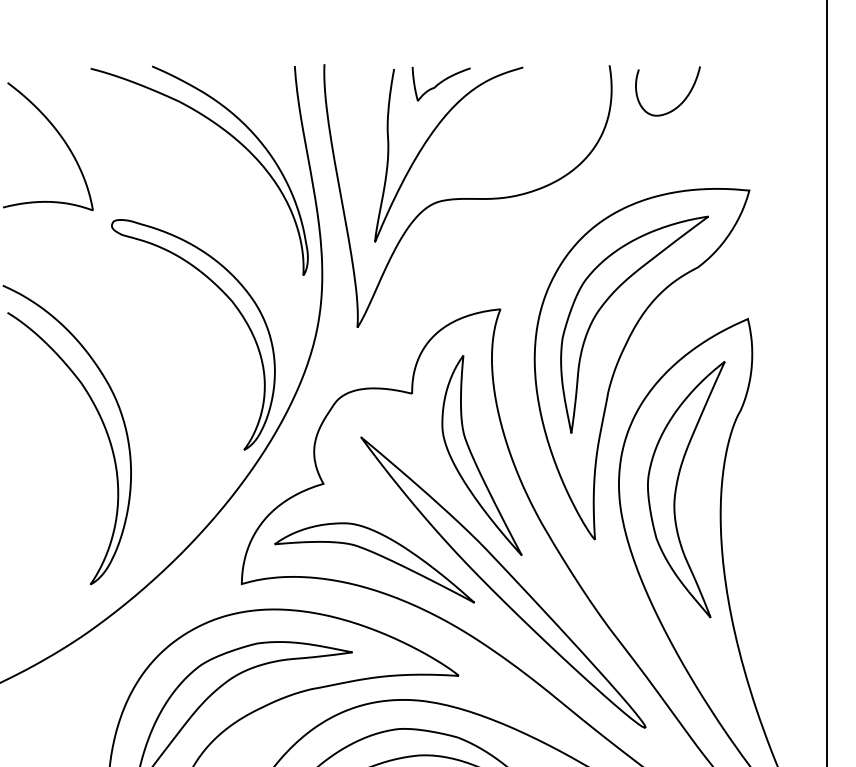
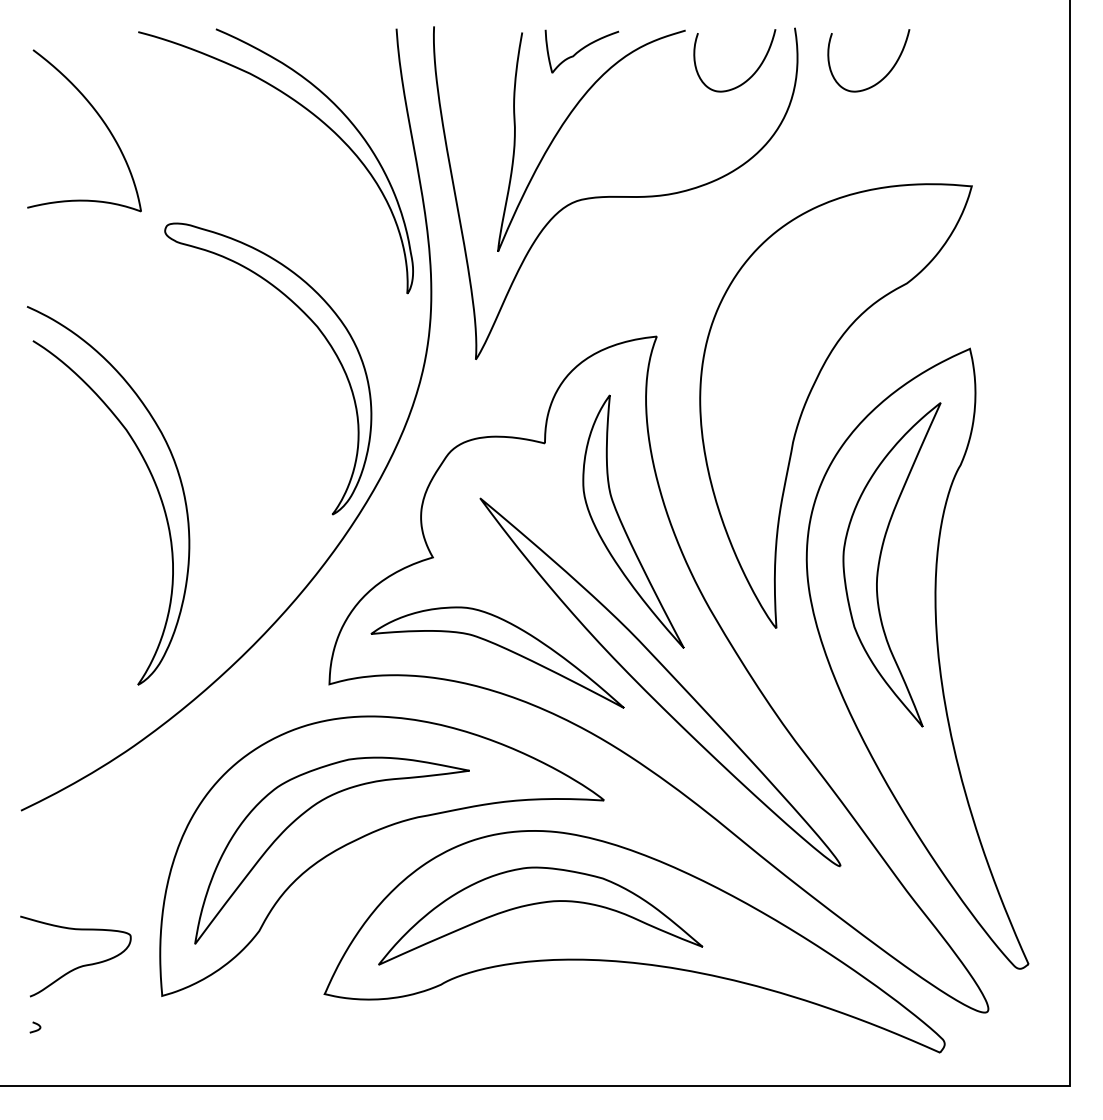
curve: (571, 106) -> (746, 79), added
part: (605, 303) -> (789, 329), removed

